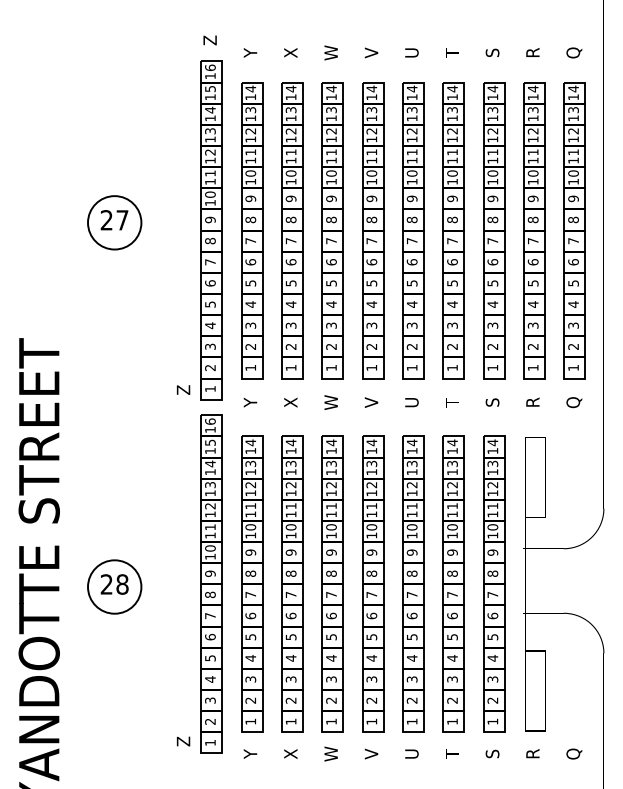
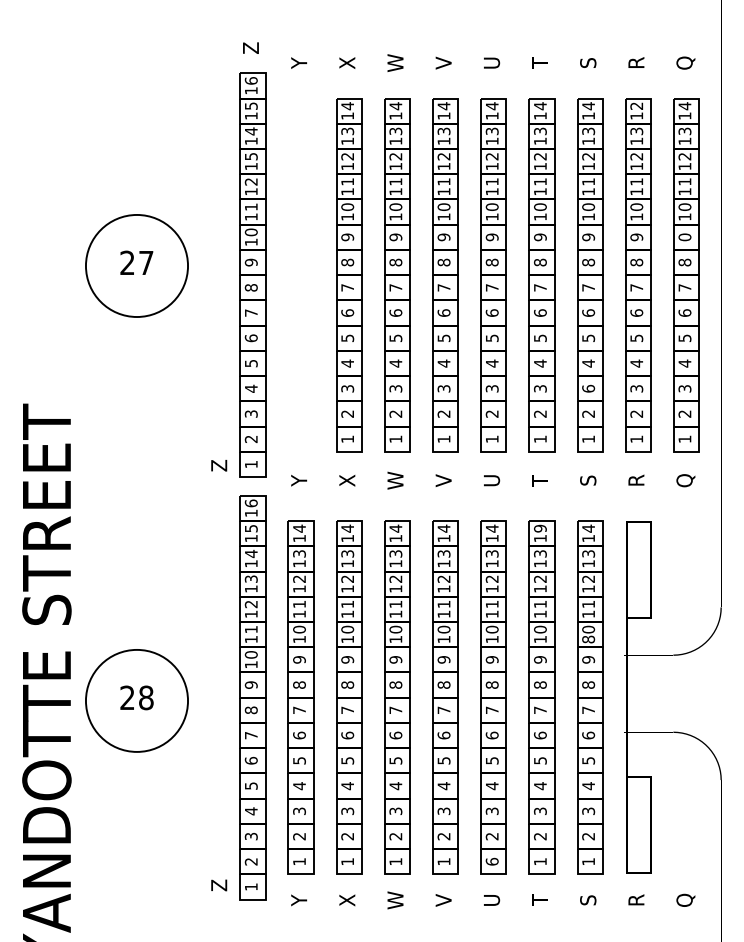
text: (532, 88) -> (635, 105), 14 -> 12
text: (209, 130) -> (250, 155), 13 -> 15
text: (573, 198) -> (684, 236), 9 -> 0
circle: (114, 222) -> (136, 265), size x1.6
part: (252, 230) -> (301, 275), removed
text: (492, 325) -> (588, 388), 3 -> 6
text: (452, 442) -> (540, 528), 14 -> 19
text: (492, 535) -> (588, 639), 10 -> 80
circle: (114, 586) -> (136, 700), size x1.6
text: (411, 721) -> (491, 861), 1 -> 6

